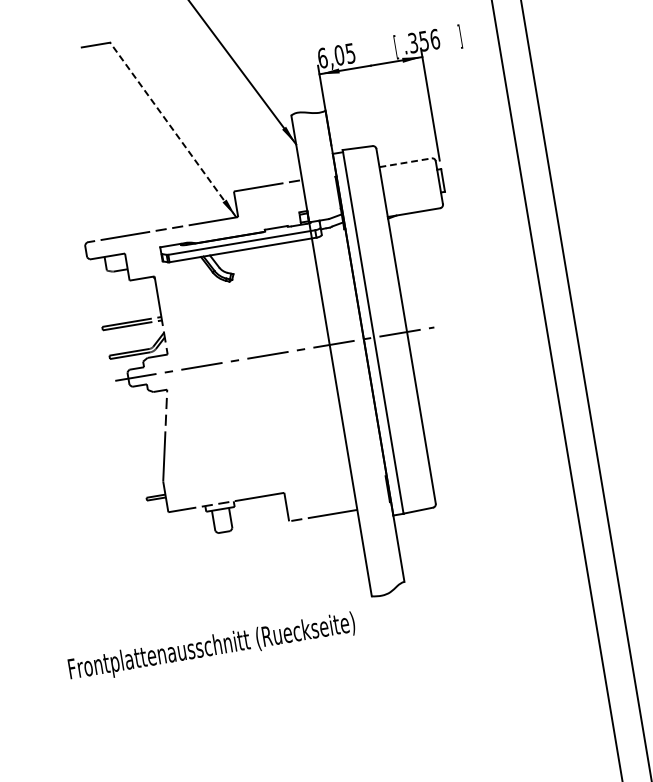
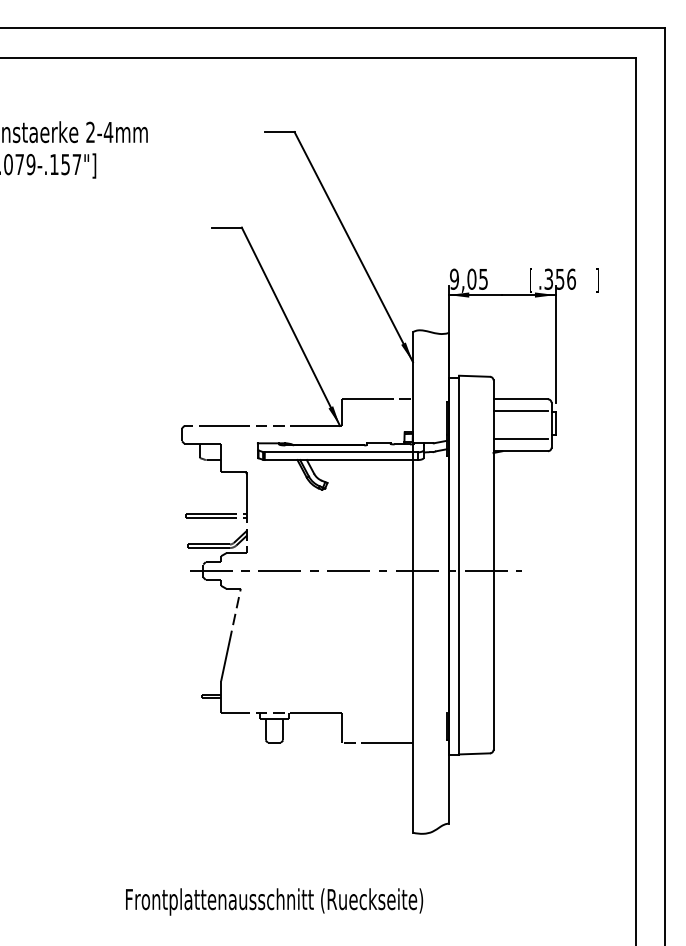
text: (322, 57) -> (454, 278), 6,05 -> 9,05
line: (172, 129) -> (290, 326), dashed -> solid
line: (406, 162) -> (521, 399), dashed -> solid
line: (407, 174) -> (520, 411), added
line: (411, 201) -> (520, 439), added
text: (212, 647) -> (274, 901), moved

